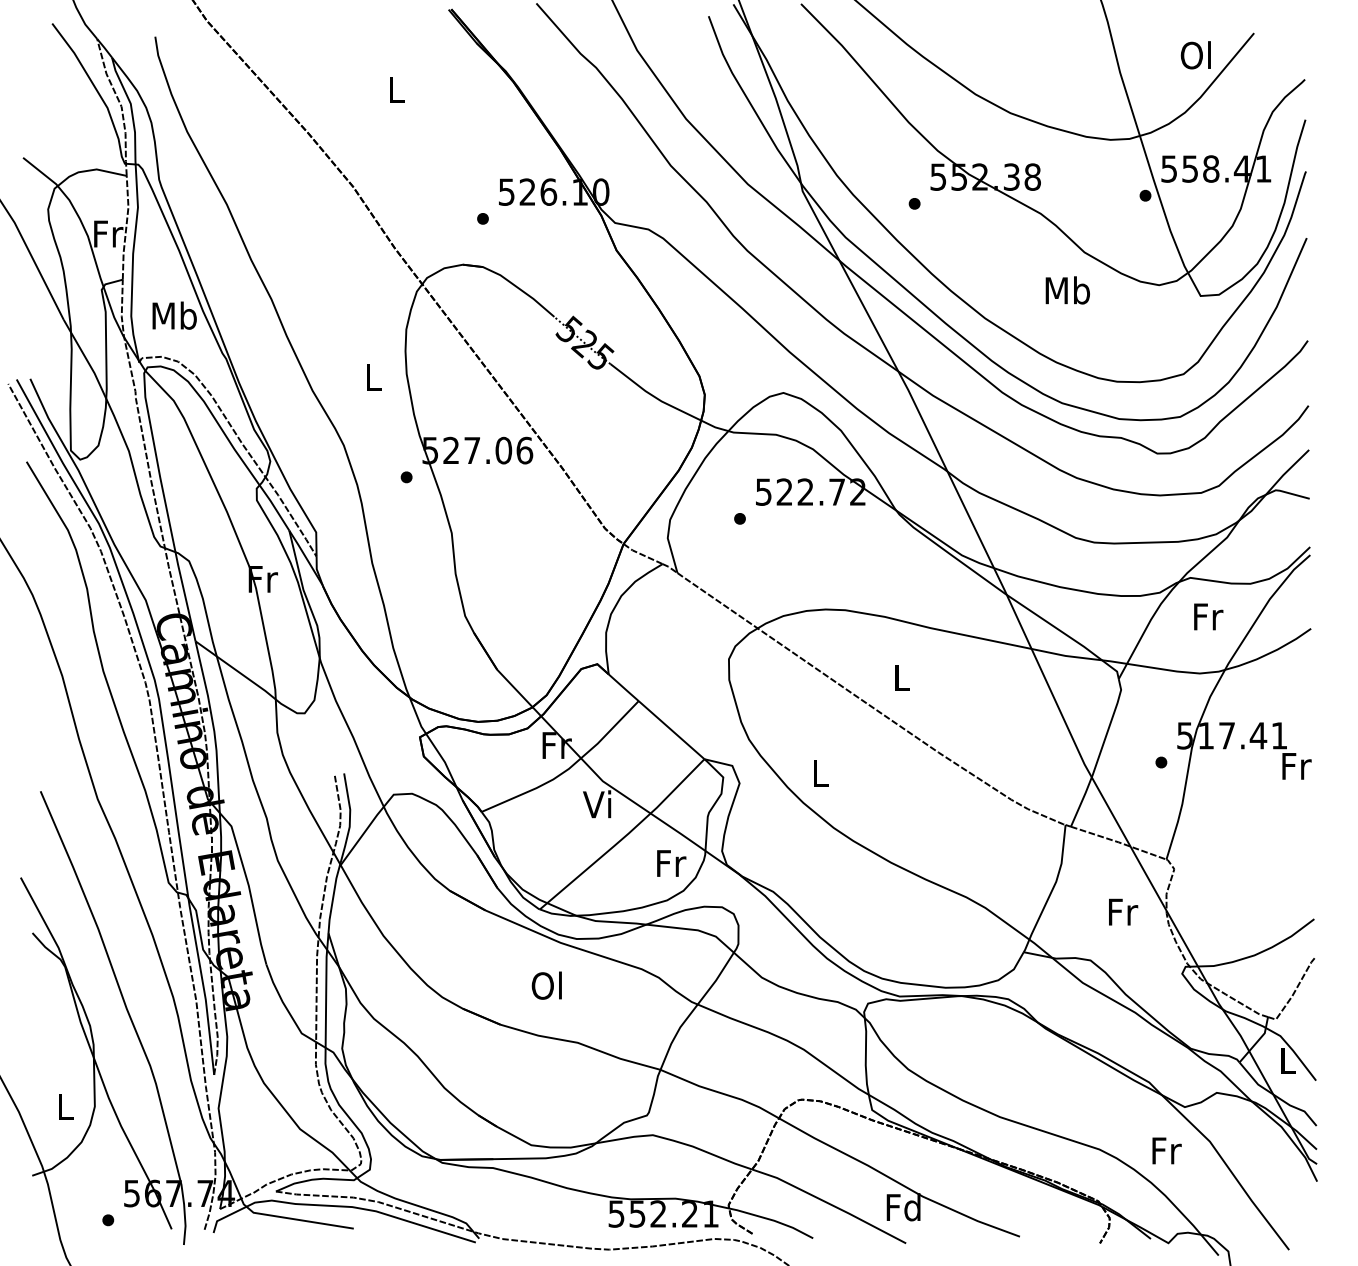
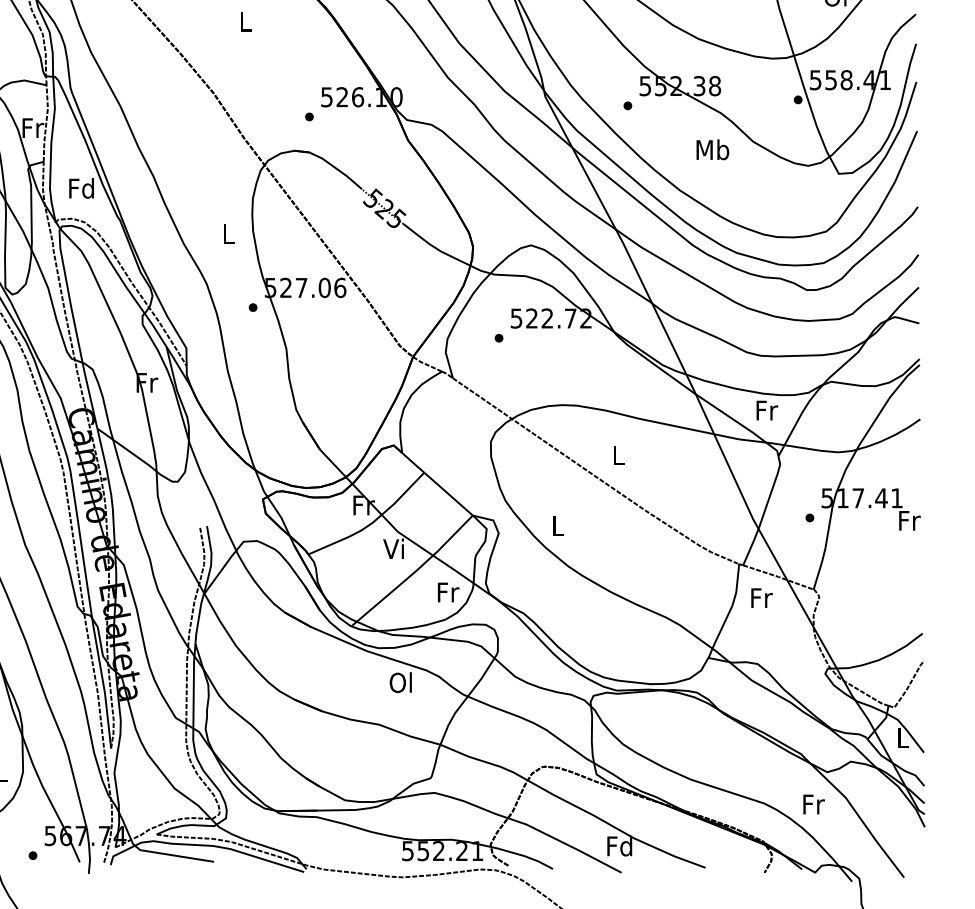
text: (1067, 290) -> (712, 149), moved
text: (174, 315) -> (81, 188), Mb -> Fd
text: (1208, 616) -> (767, 410), moved
text: (1123, 911) -> (762, 597), moved
text: (546, 985) -> (400, 682), moved

